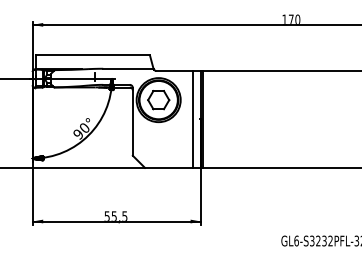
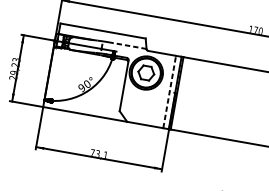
line: (127, 68) -> (127, 45), solid -> dashed
line: (193, 118) -> (169, 91), solid -> dashed
text: (115, 215) -> (98, 153), 55,5 -> 73,1

